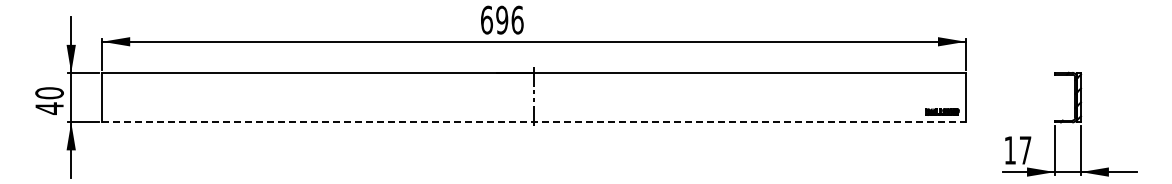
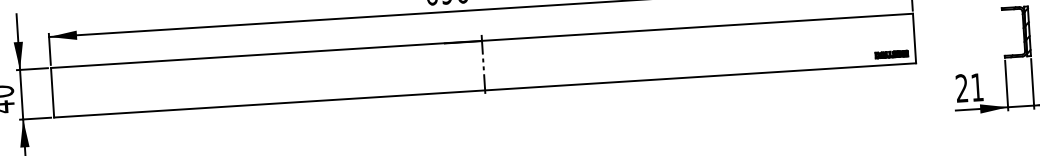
line: (534, 122) -> (485, 90), dashed -> solid
text: (1017, 150) -> (969, 88), 17 -> 21

